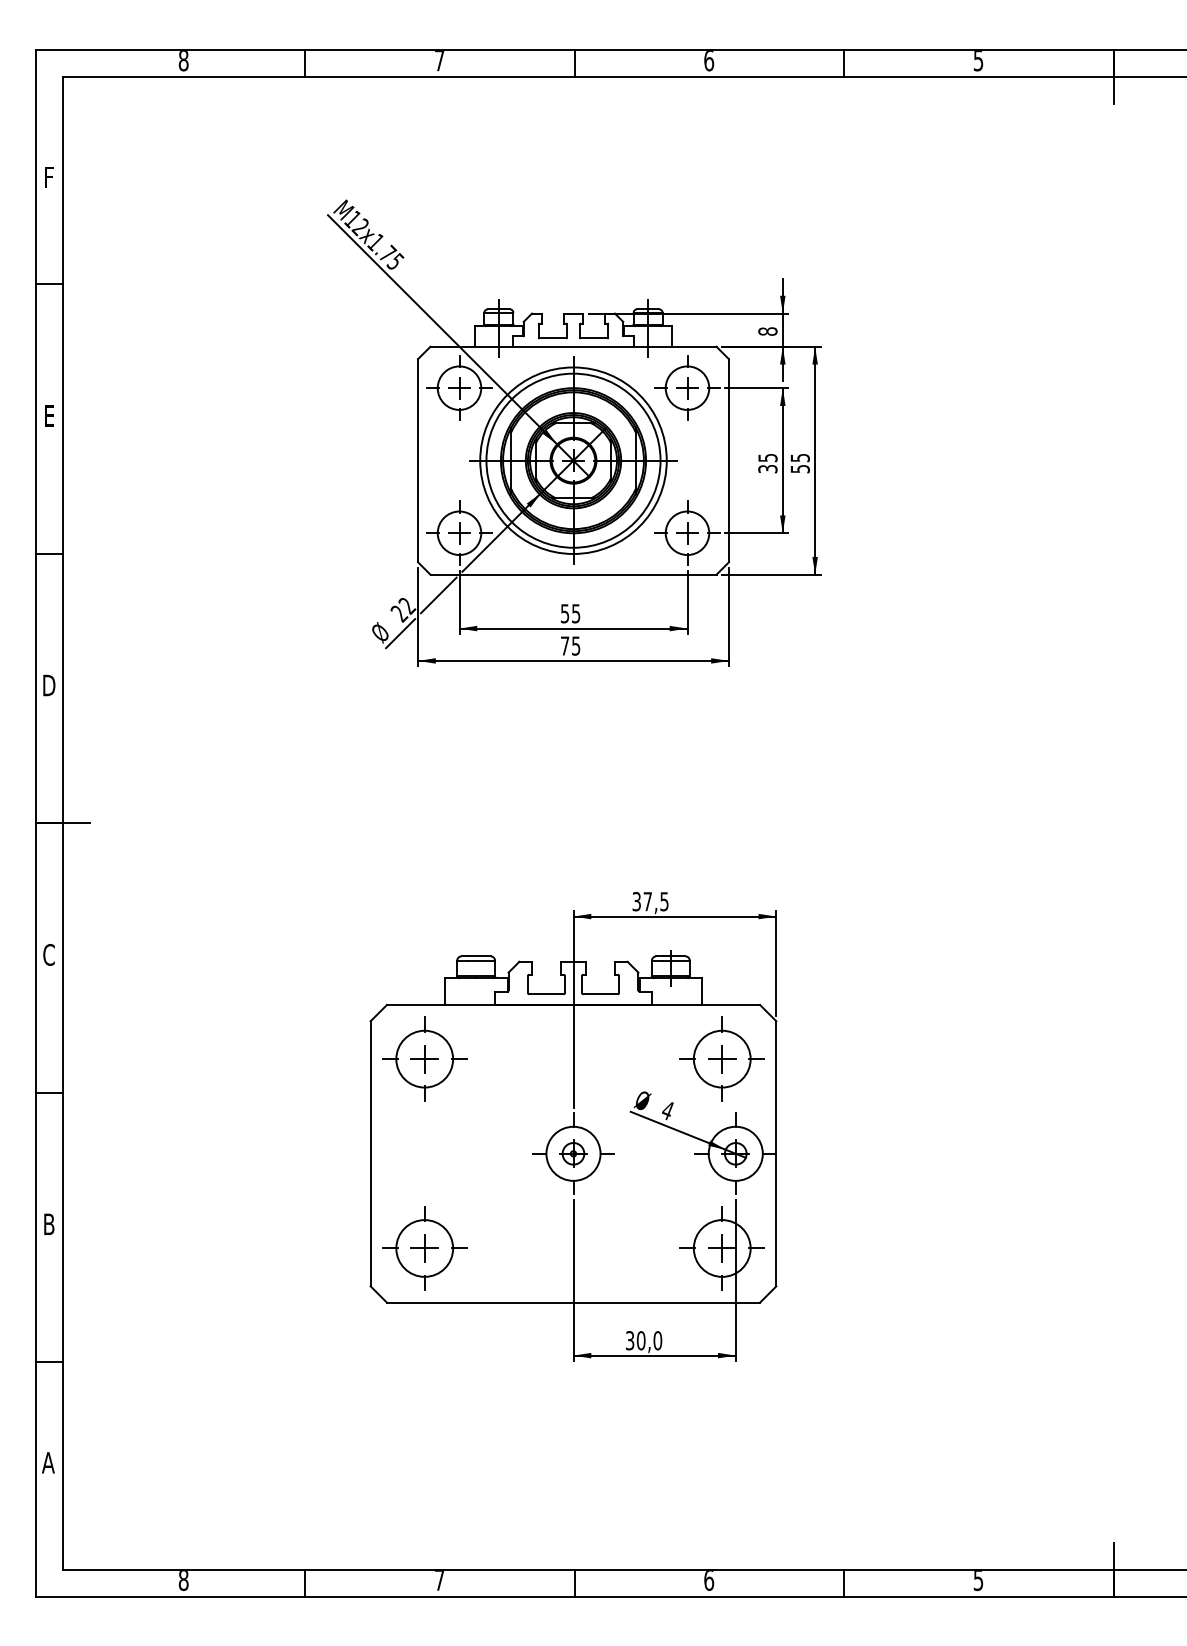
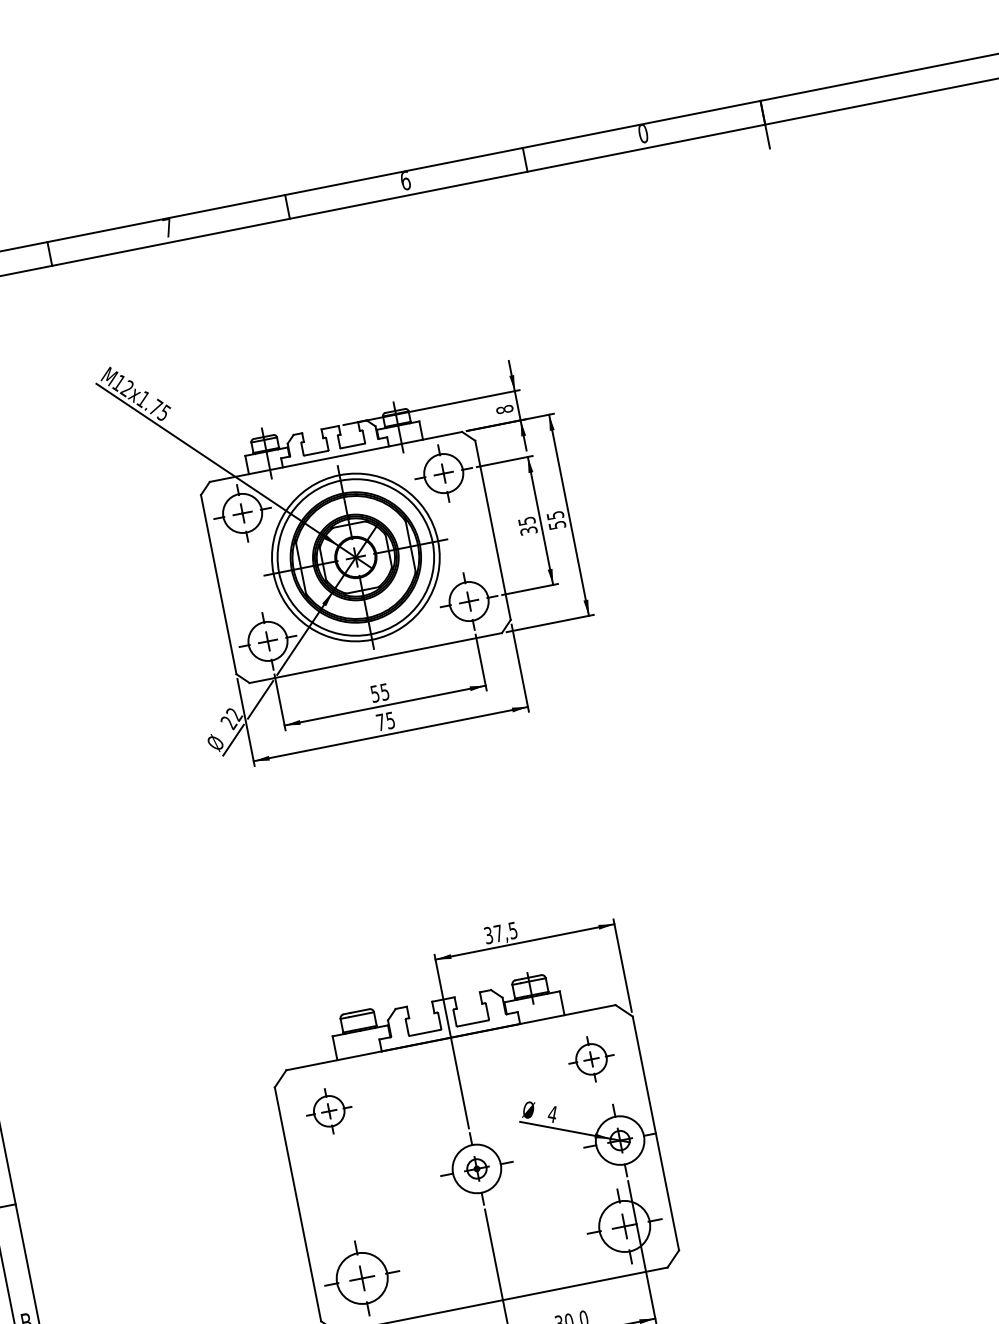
text: (978, 61) -> (643, 134), 5 -> 0
part: (424, 1058) -> (328, 1110), size x0.6
part: (721, 1058) -> (590, 1058), size x0.6

